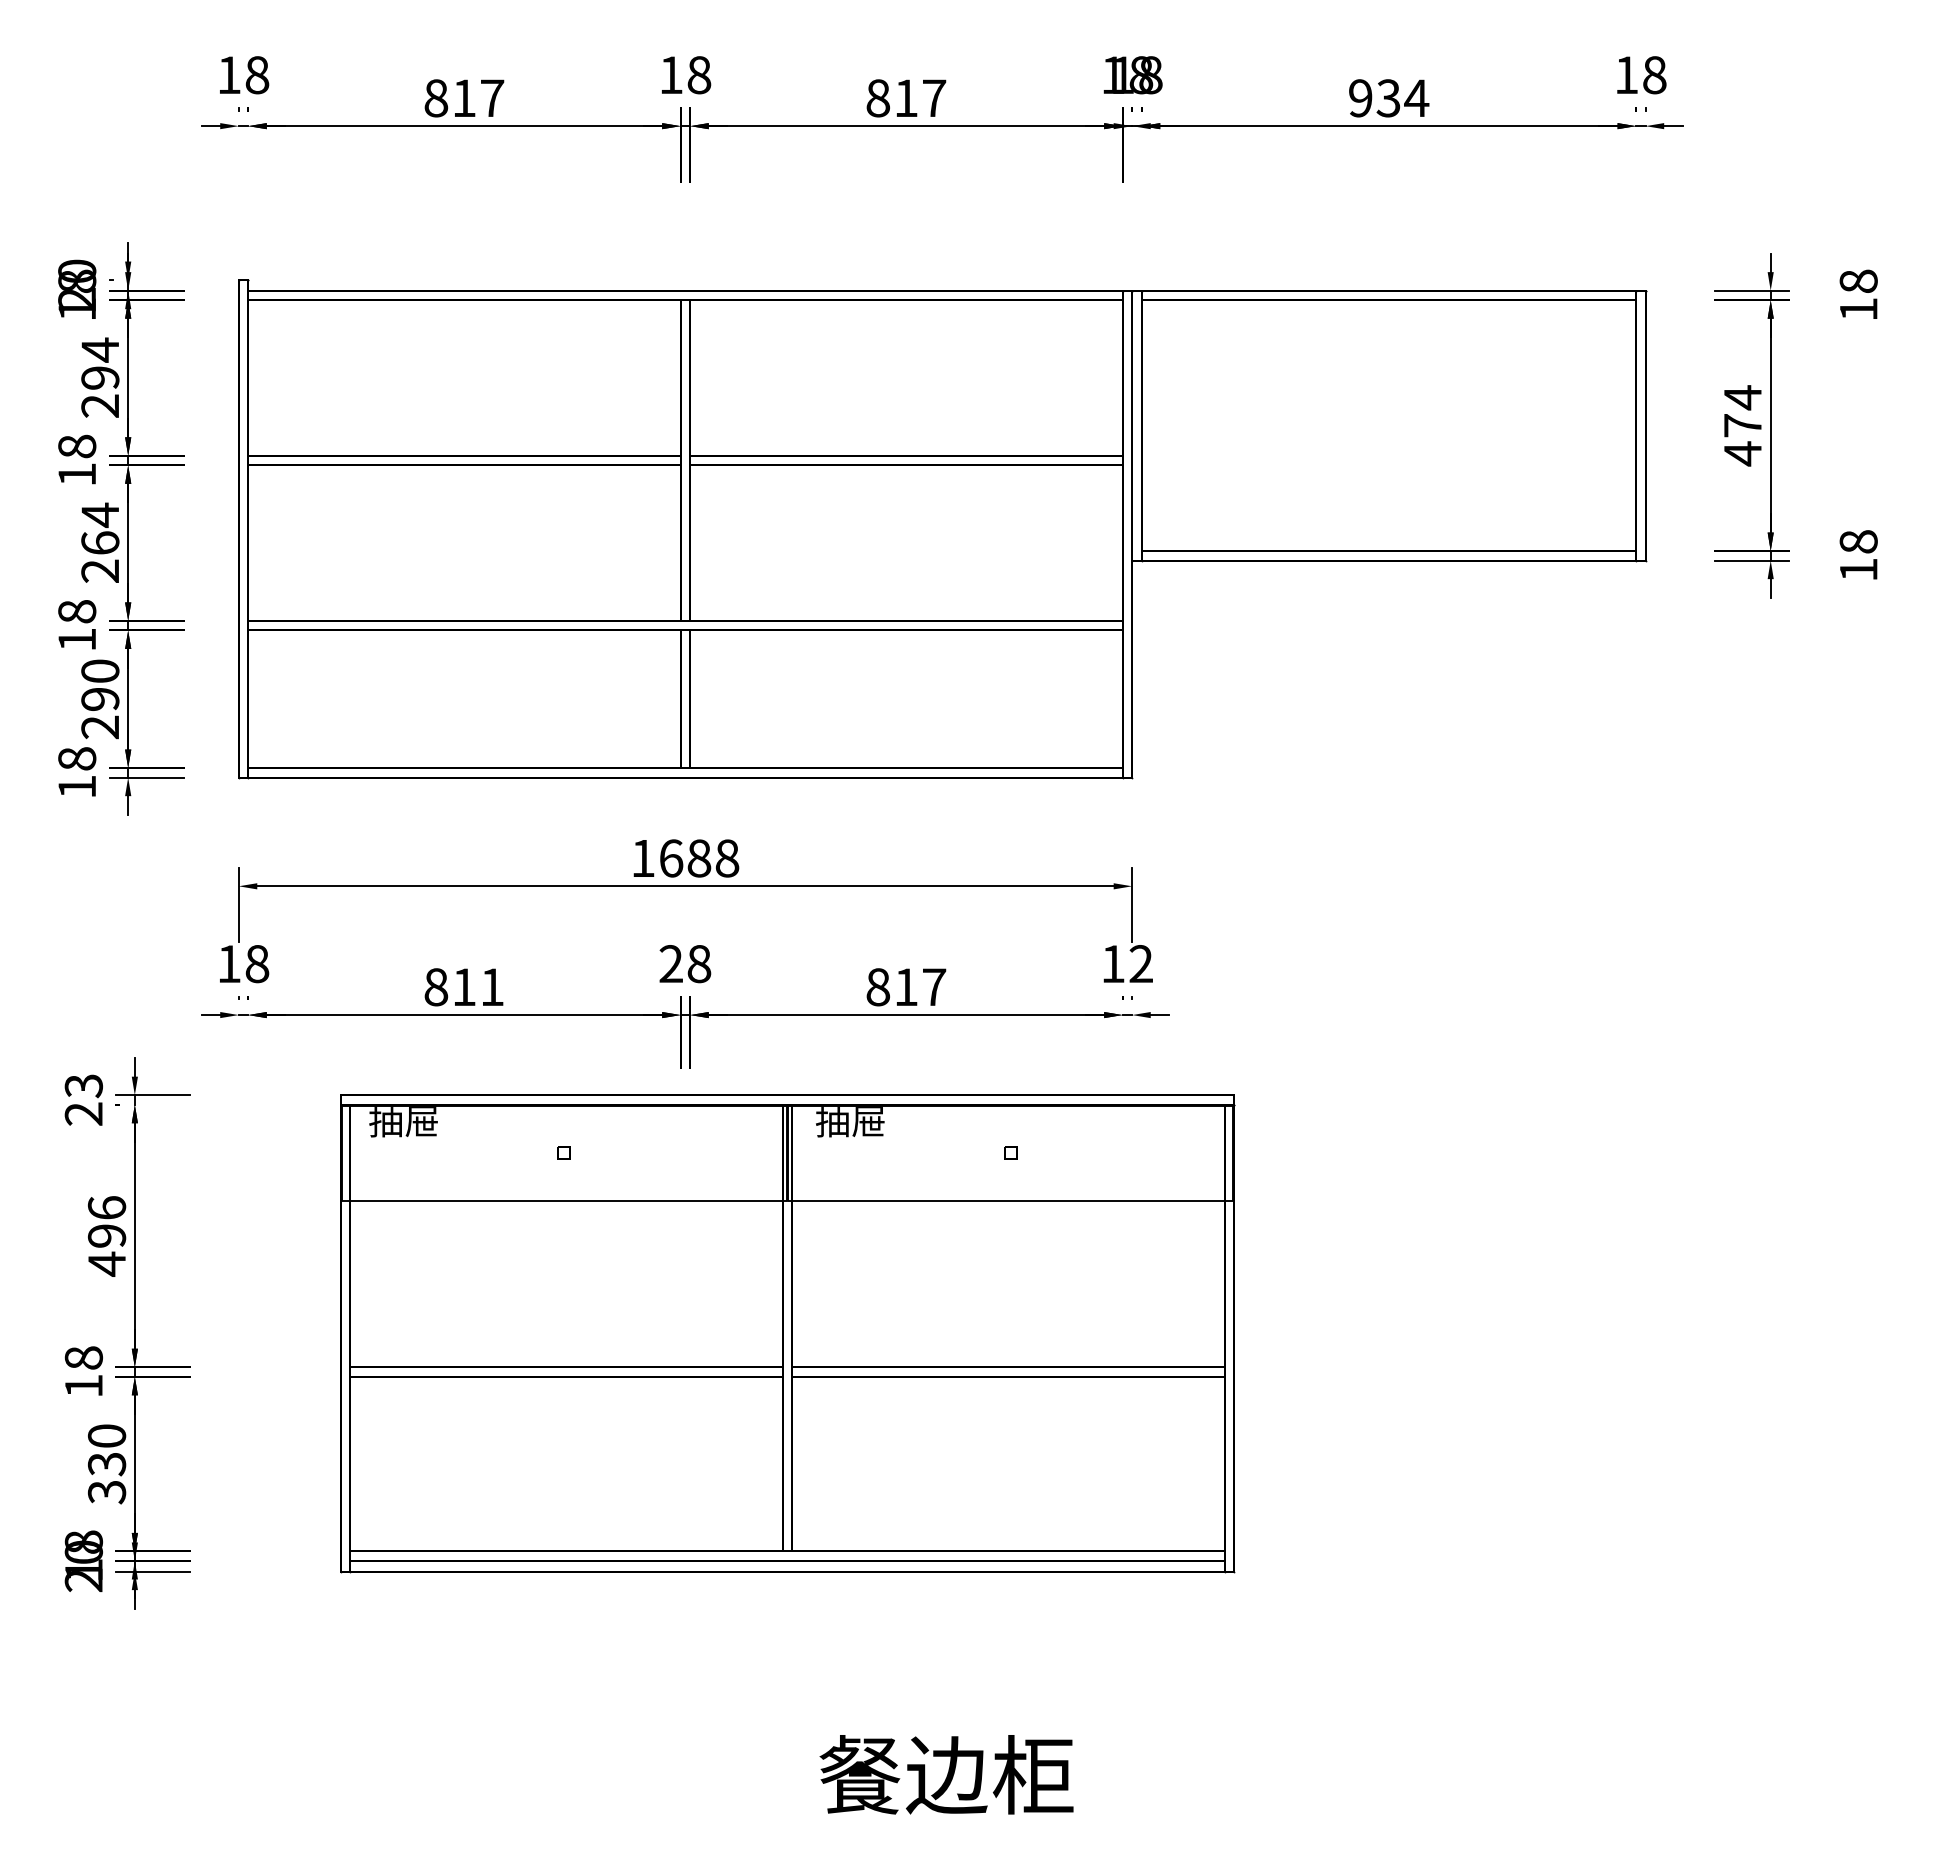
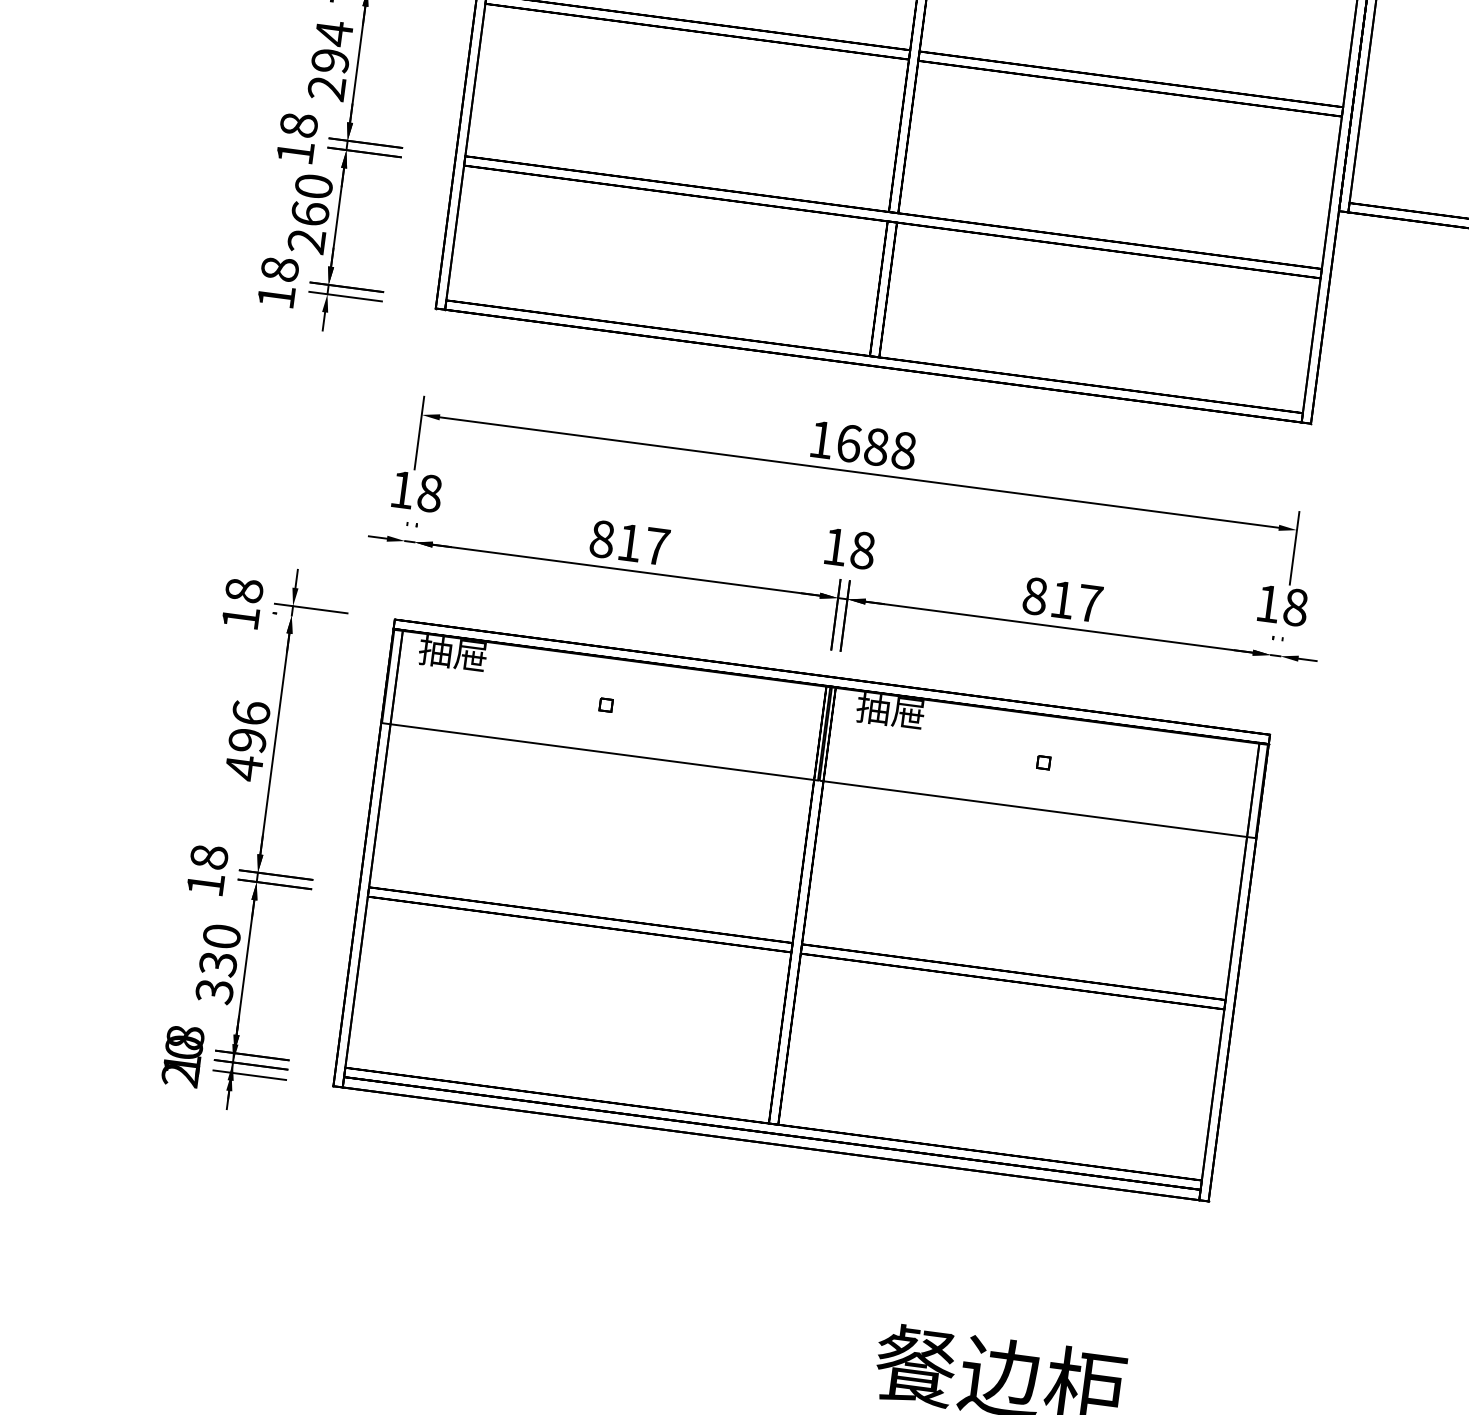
text: (100, 542) -> (330, 60), 264 -> 294
text: (100, 698) -> (310, 213), 290 -> 260
text: (670, 963) -> (834, 546), 28 -> 18
text: (1141, 964) -> (1295, 607), 12 -> 18
text: (492, 986) -> (657, 545), 811 -> 817
text: (83, 1099) -> (242, 603), 23 -> 18
part: (787, 1333) -> (801, 910), moved

